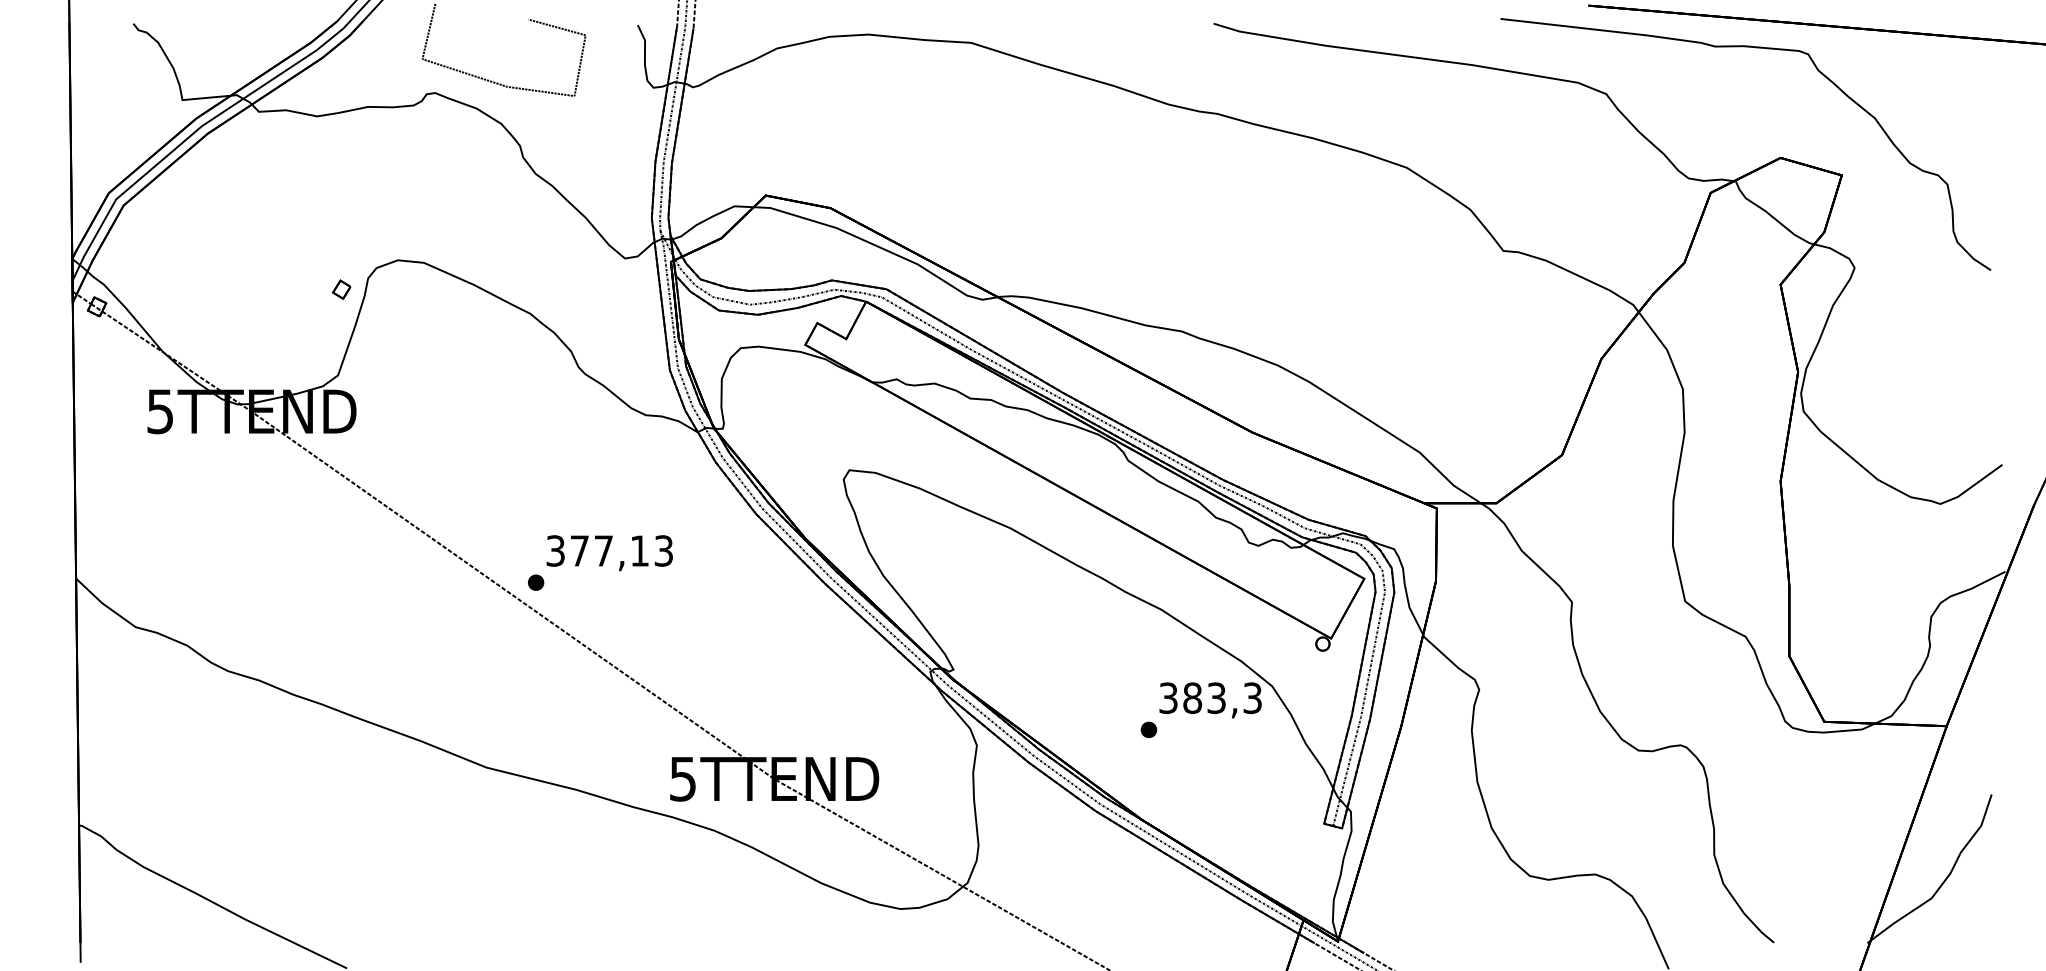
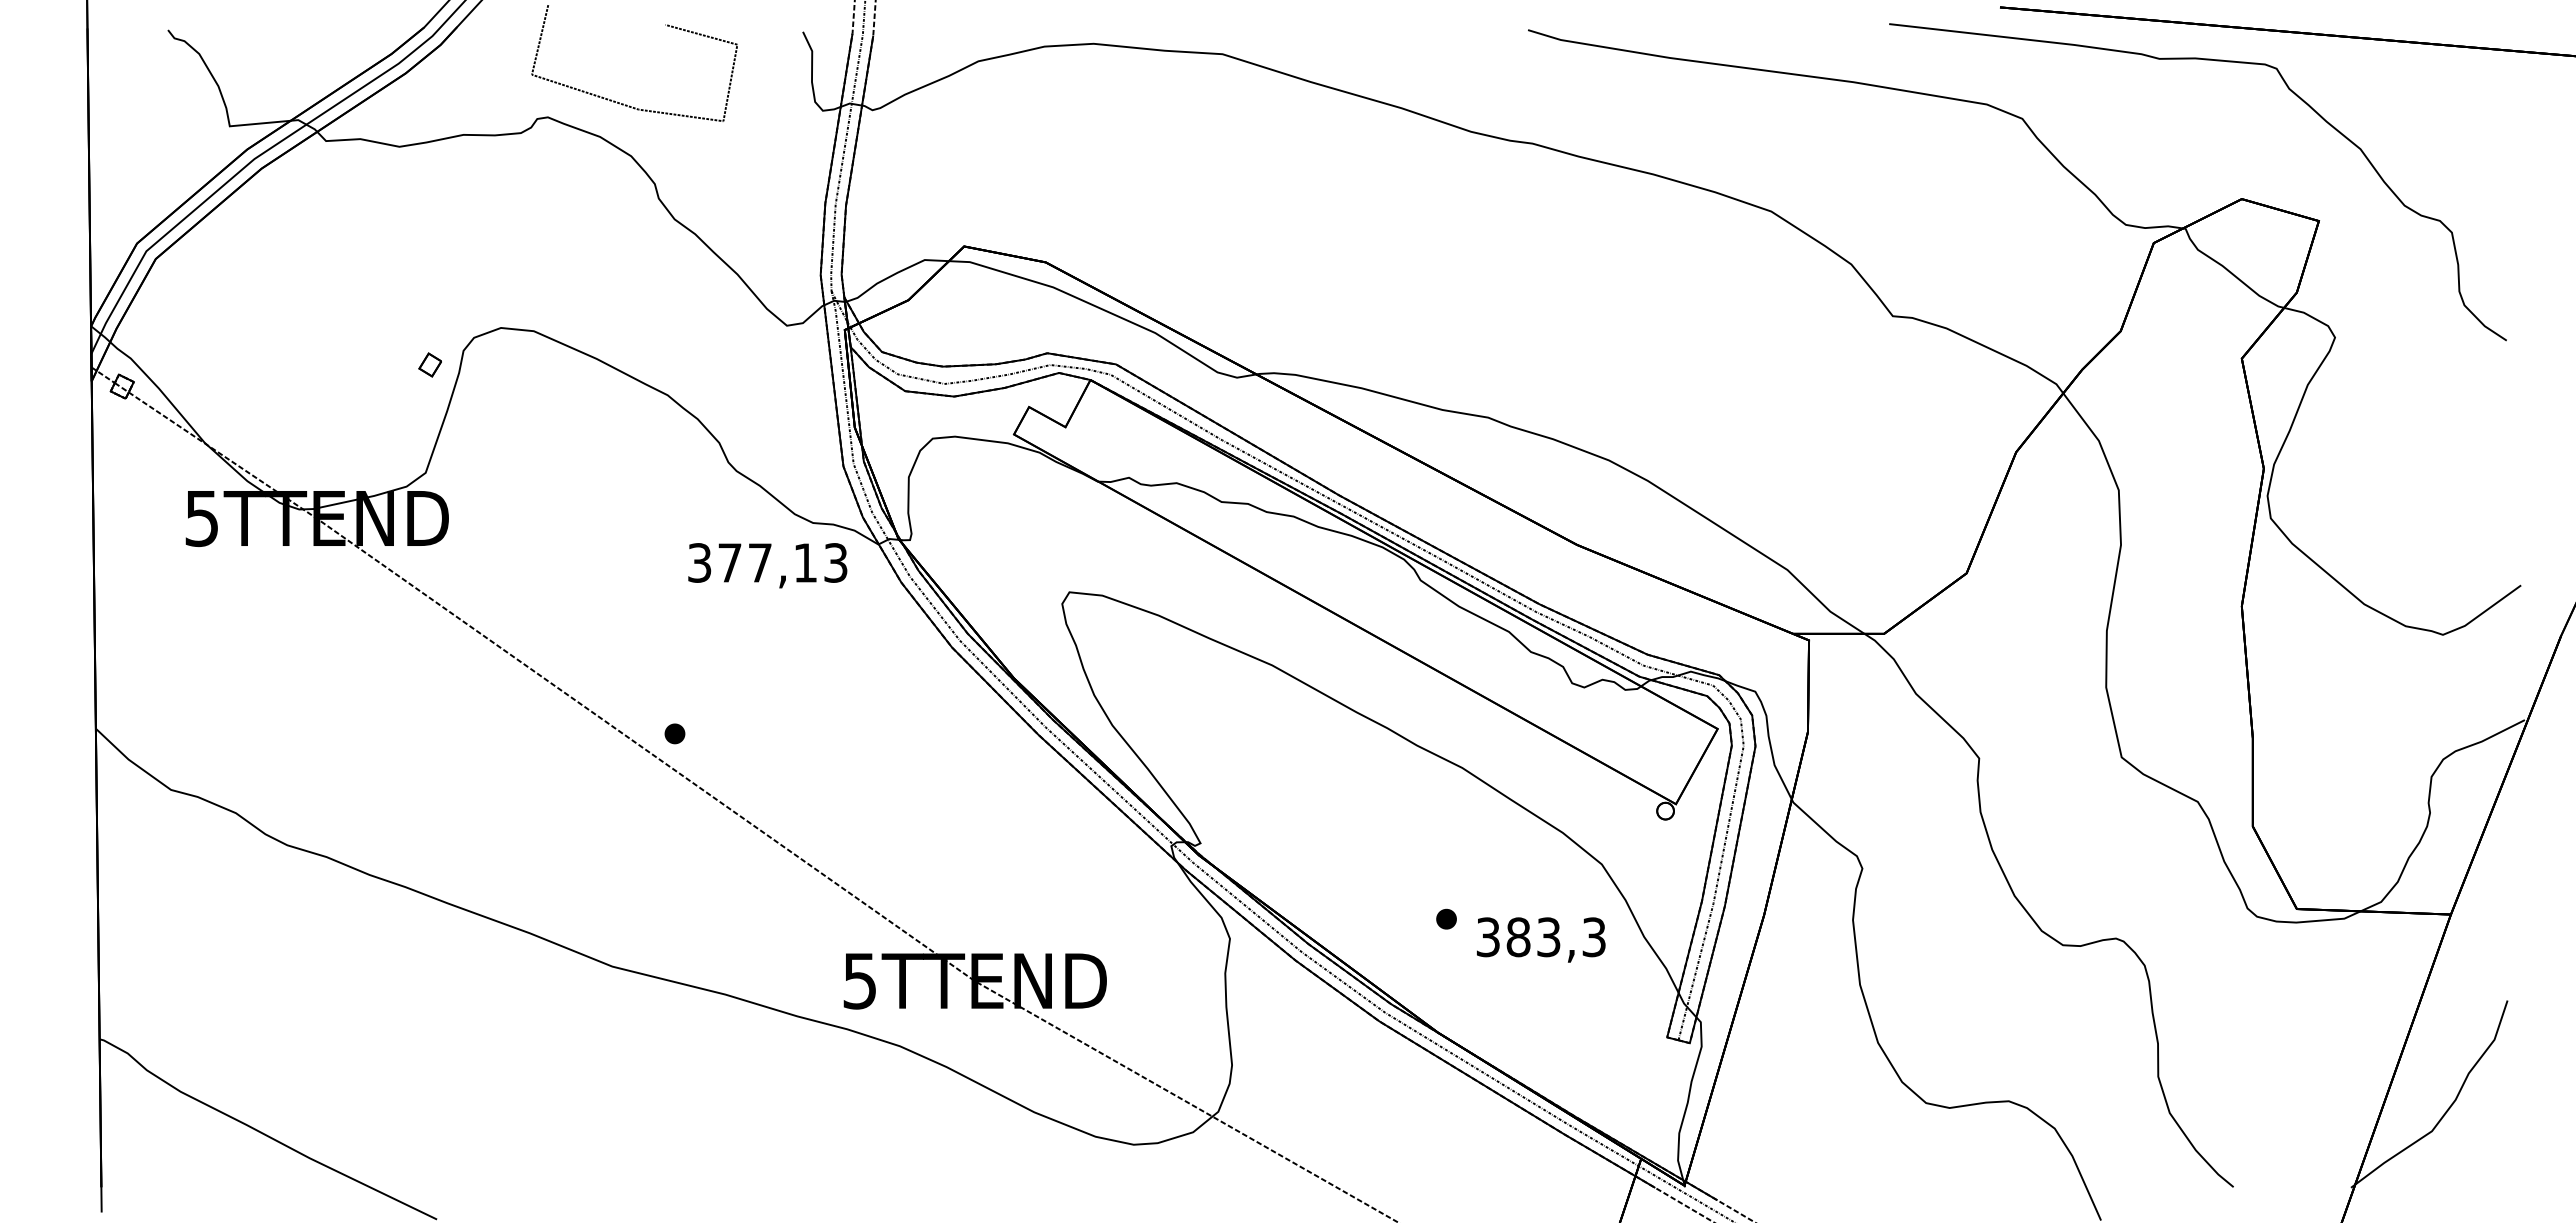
text: (609, 553) -> (767, 565), moved
text: (1210, 699) -> (1541, 939), moved

